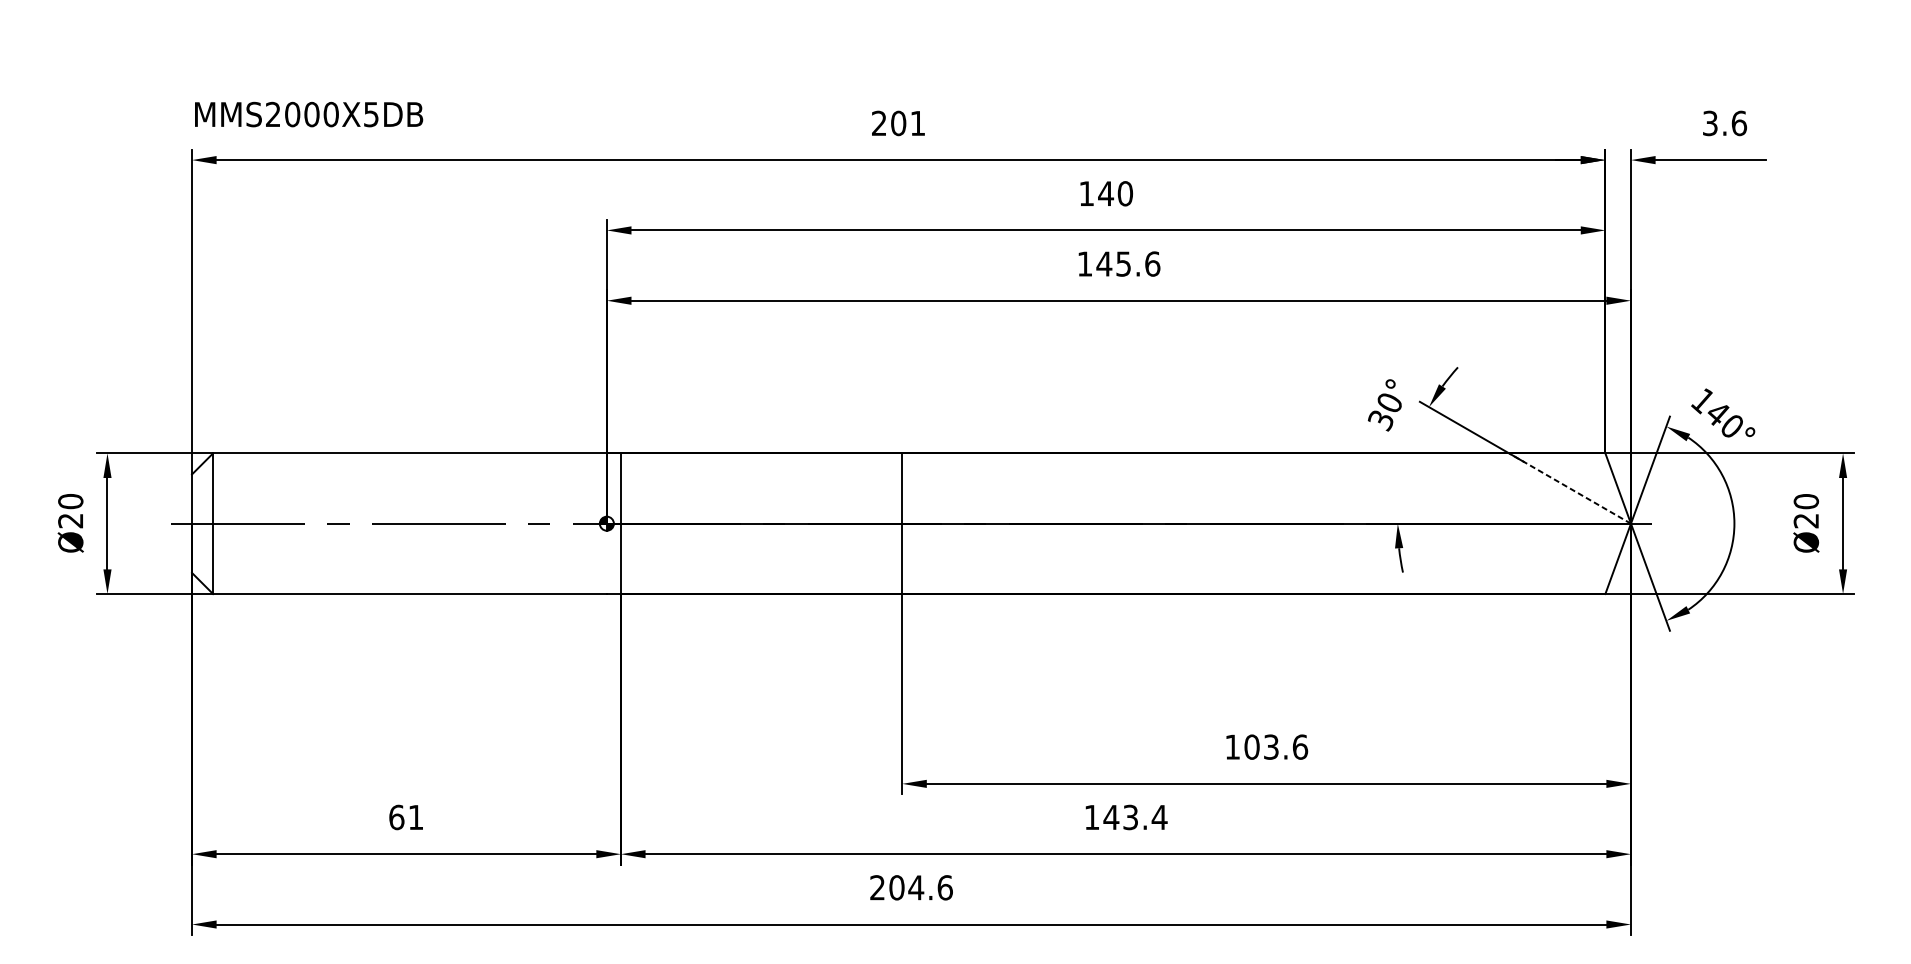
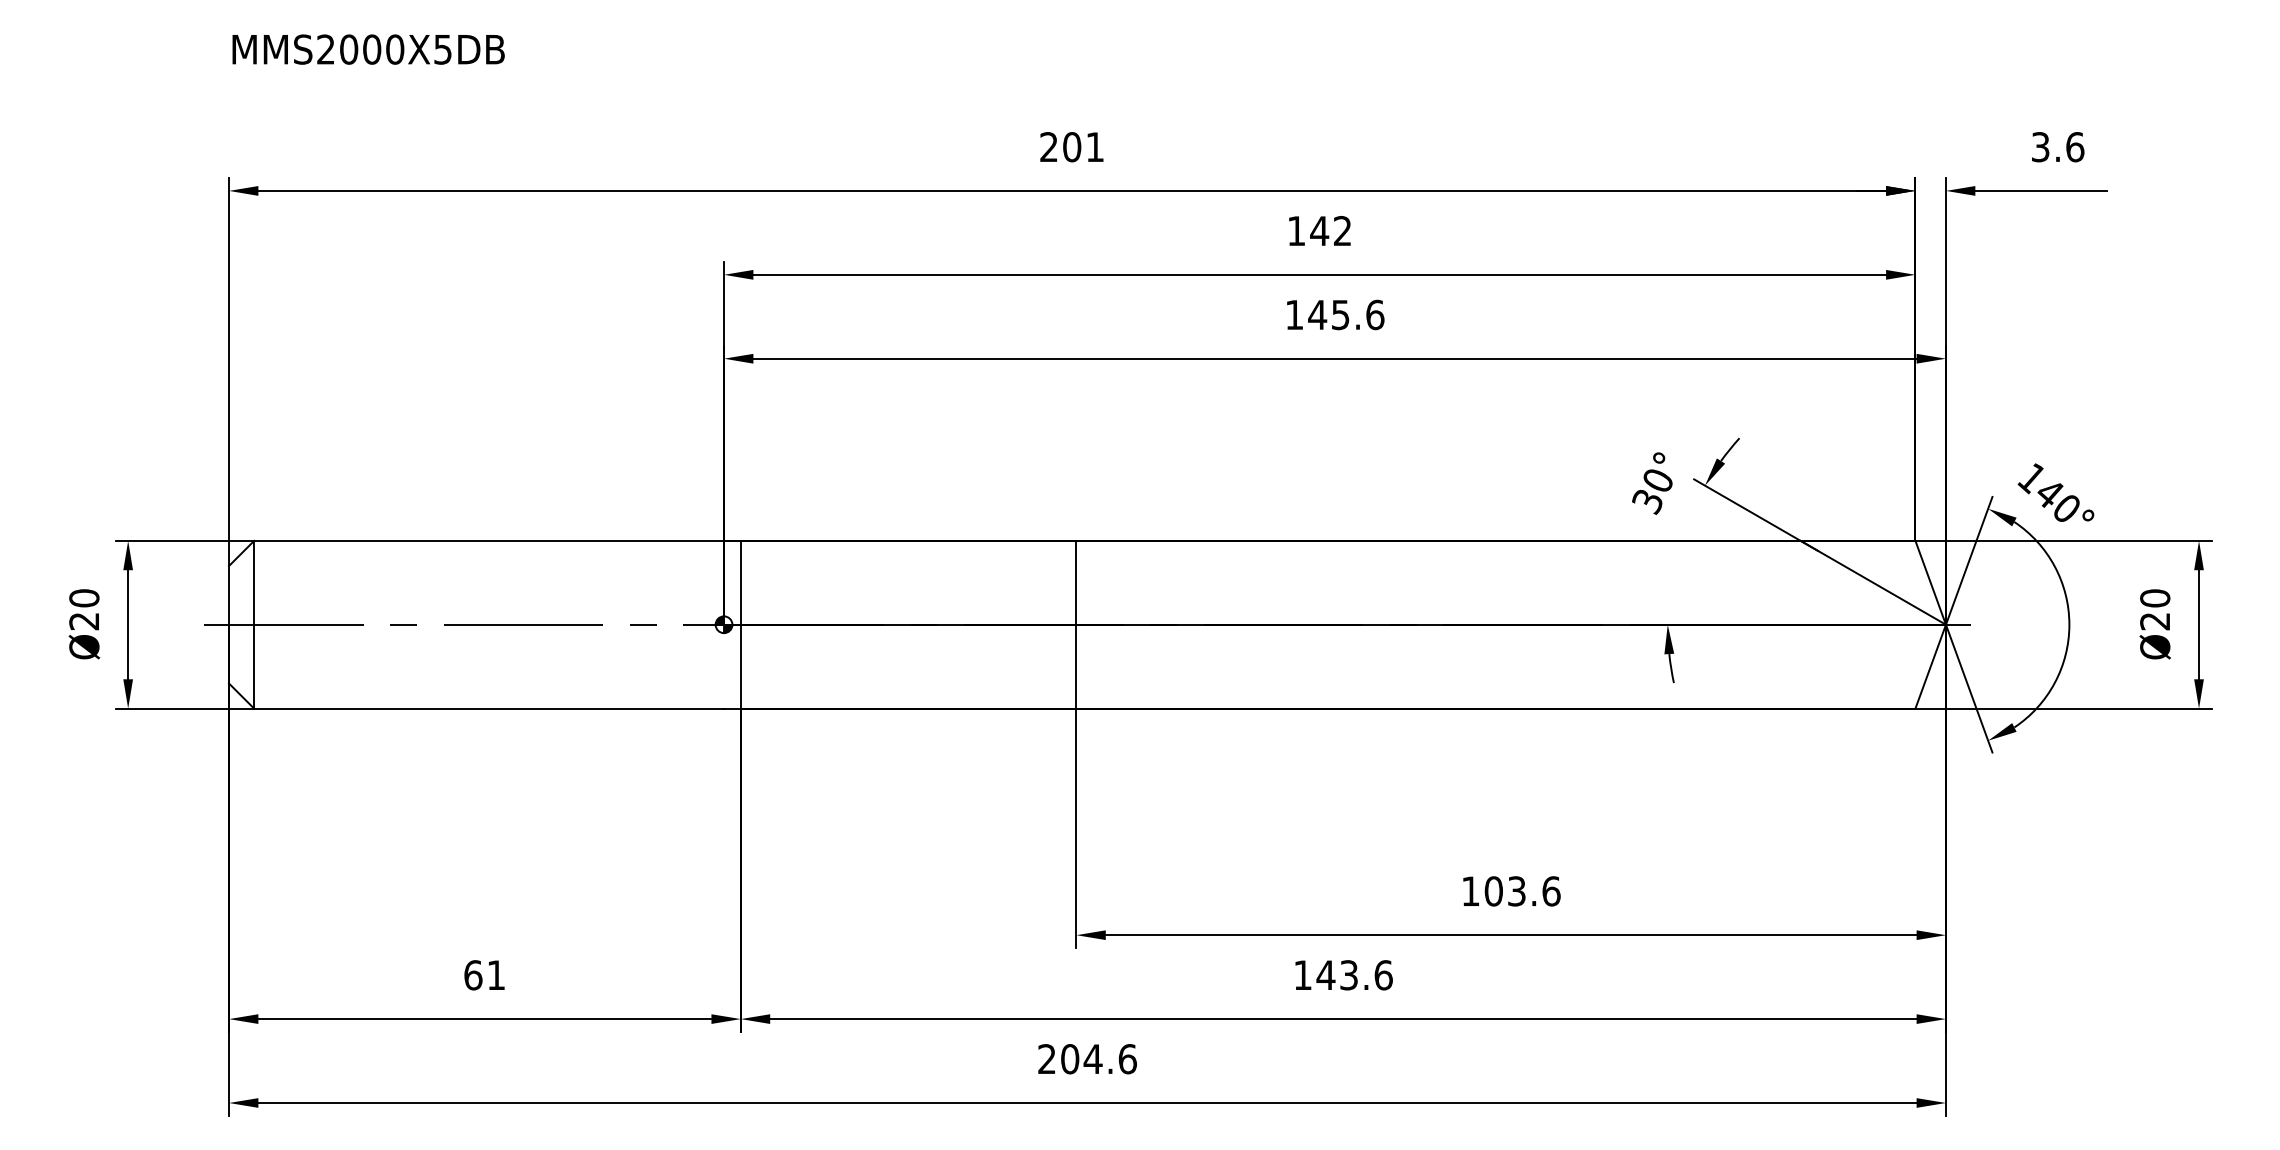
text: (308, 114) -> (368, 49), moved
text: (1125, 194) -> (1342, 231), 140 -> 142
line: (1570, 488) -> (1873, 582), dashed -> solid
text: (1159, 817) -> (1383, 975), 143.4 -> 143.6

